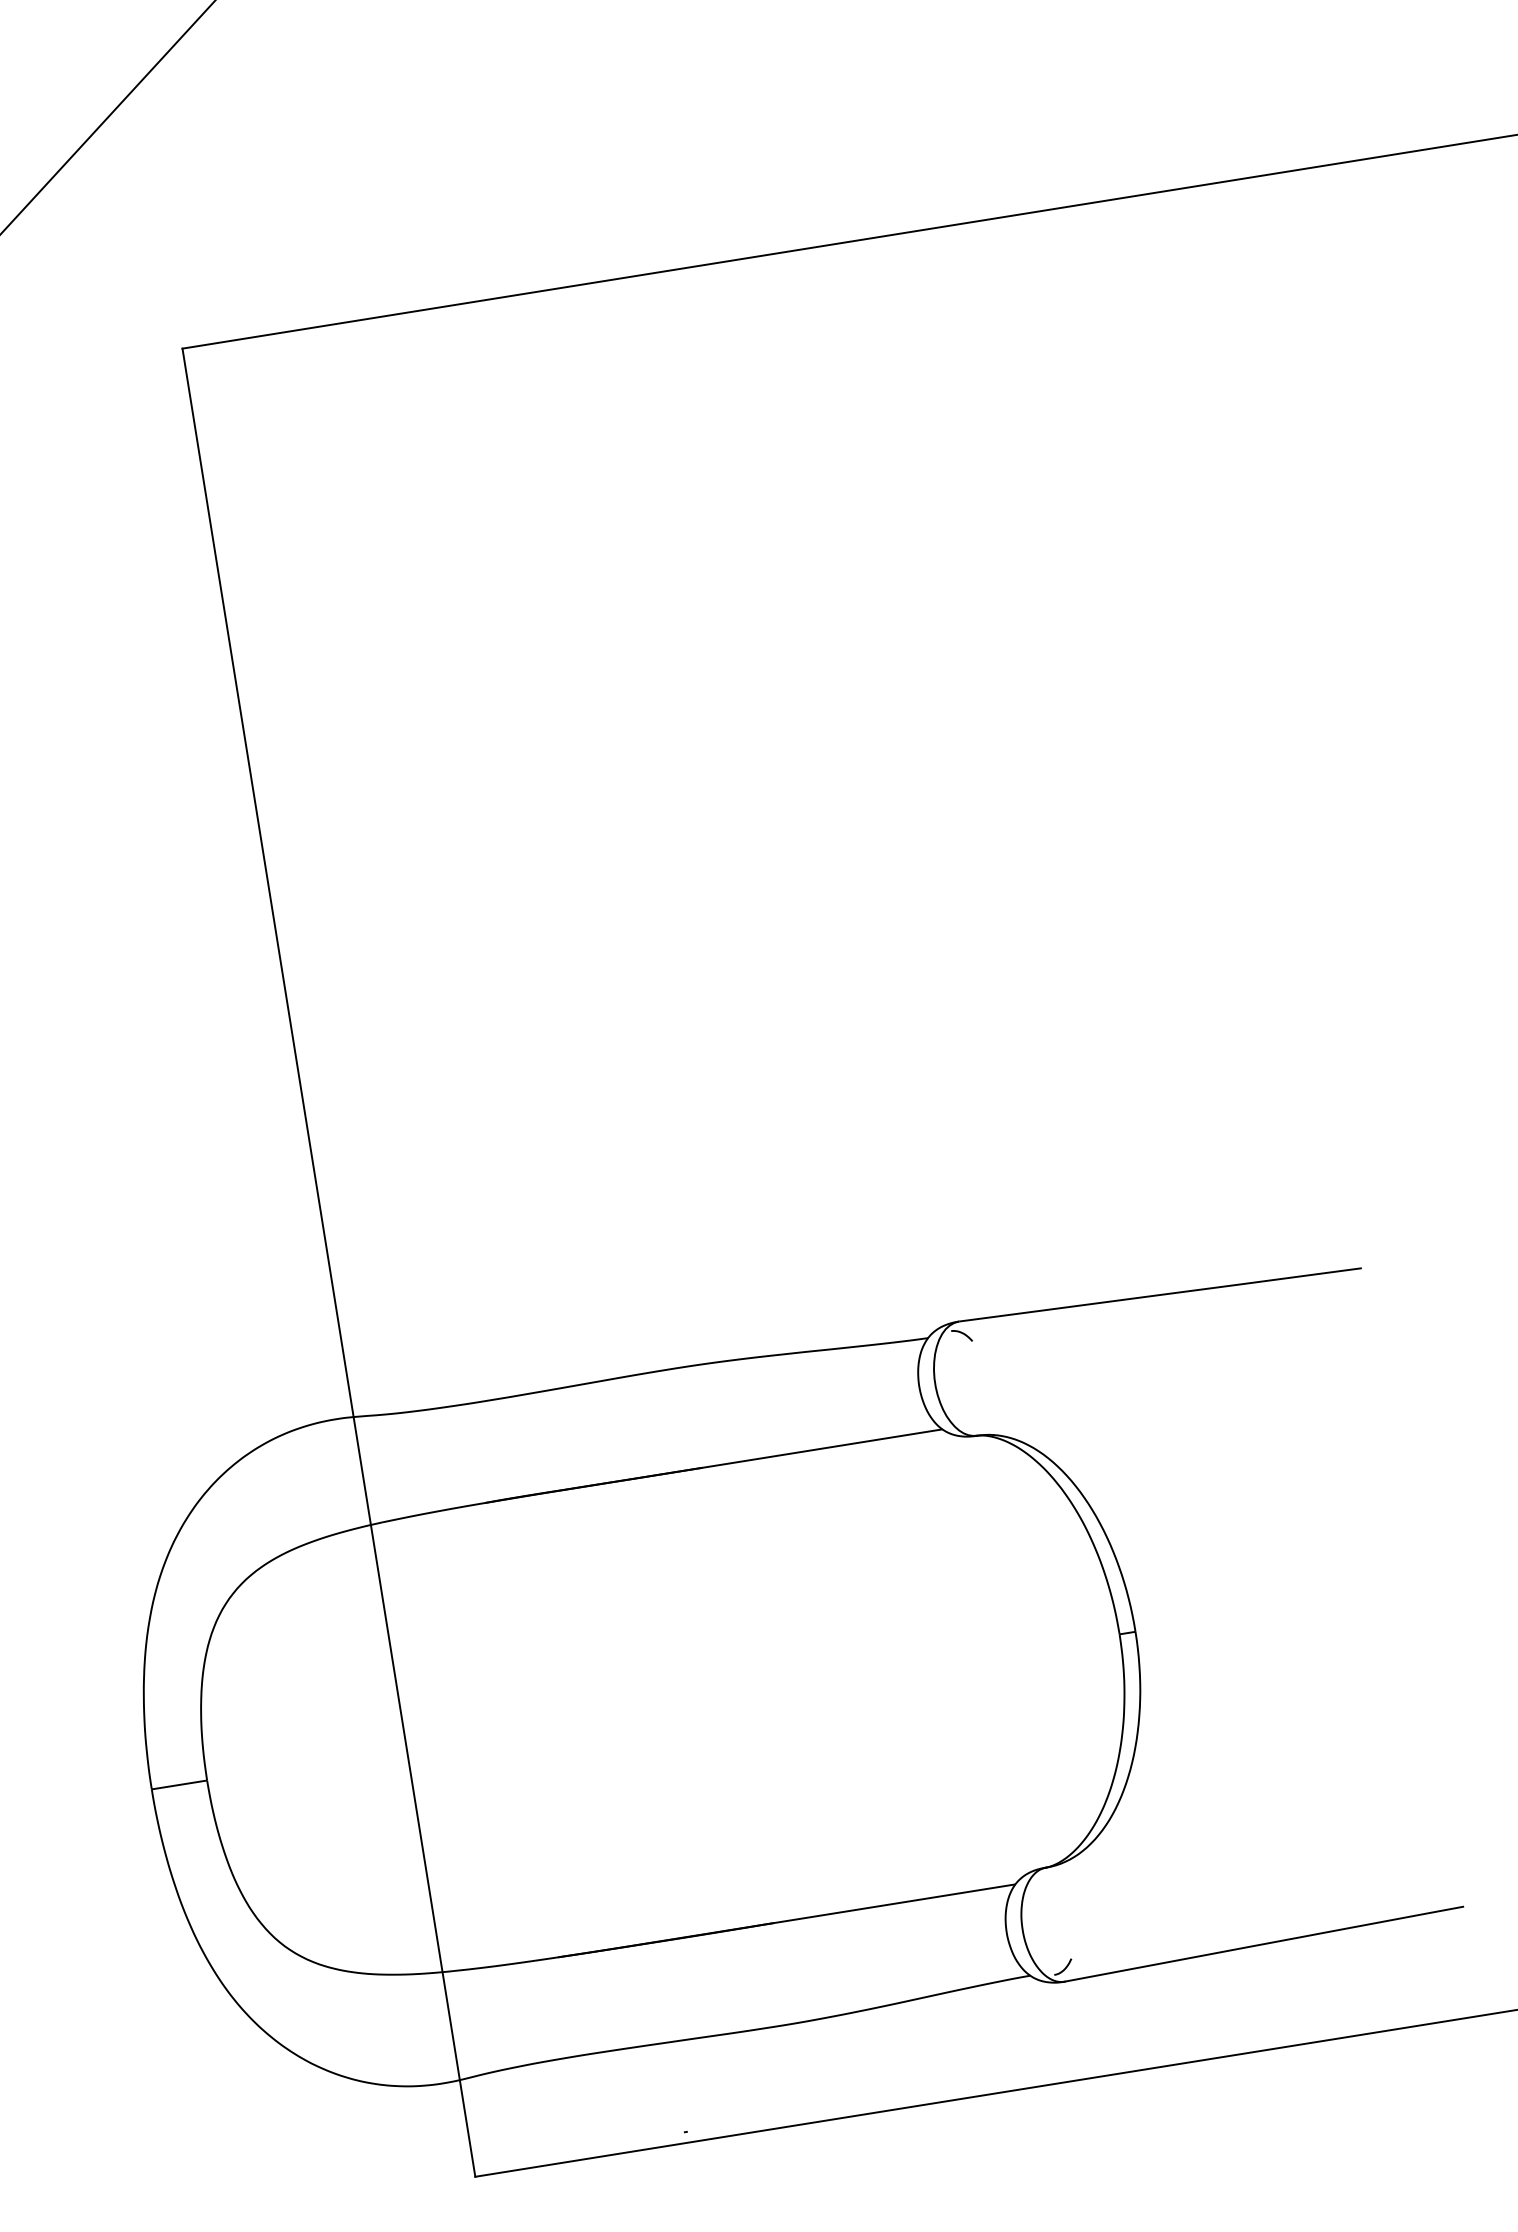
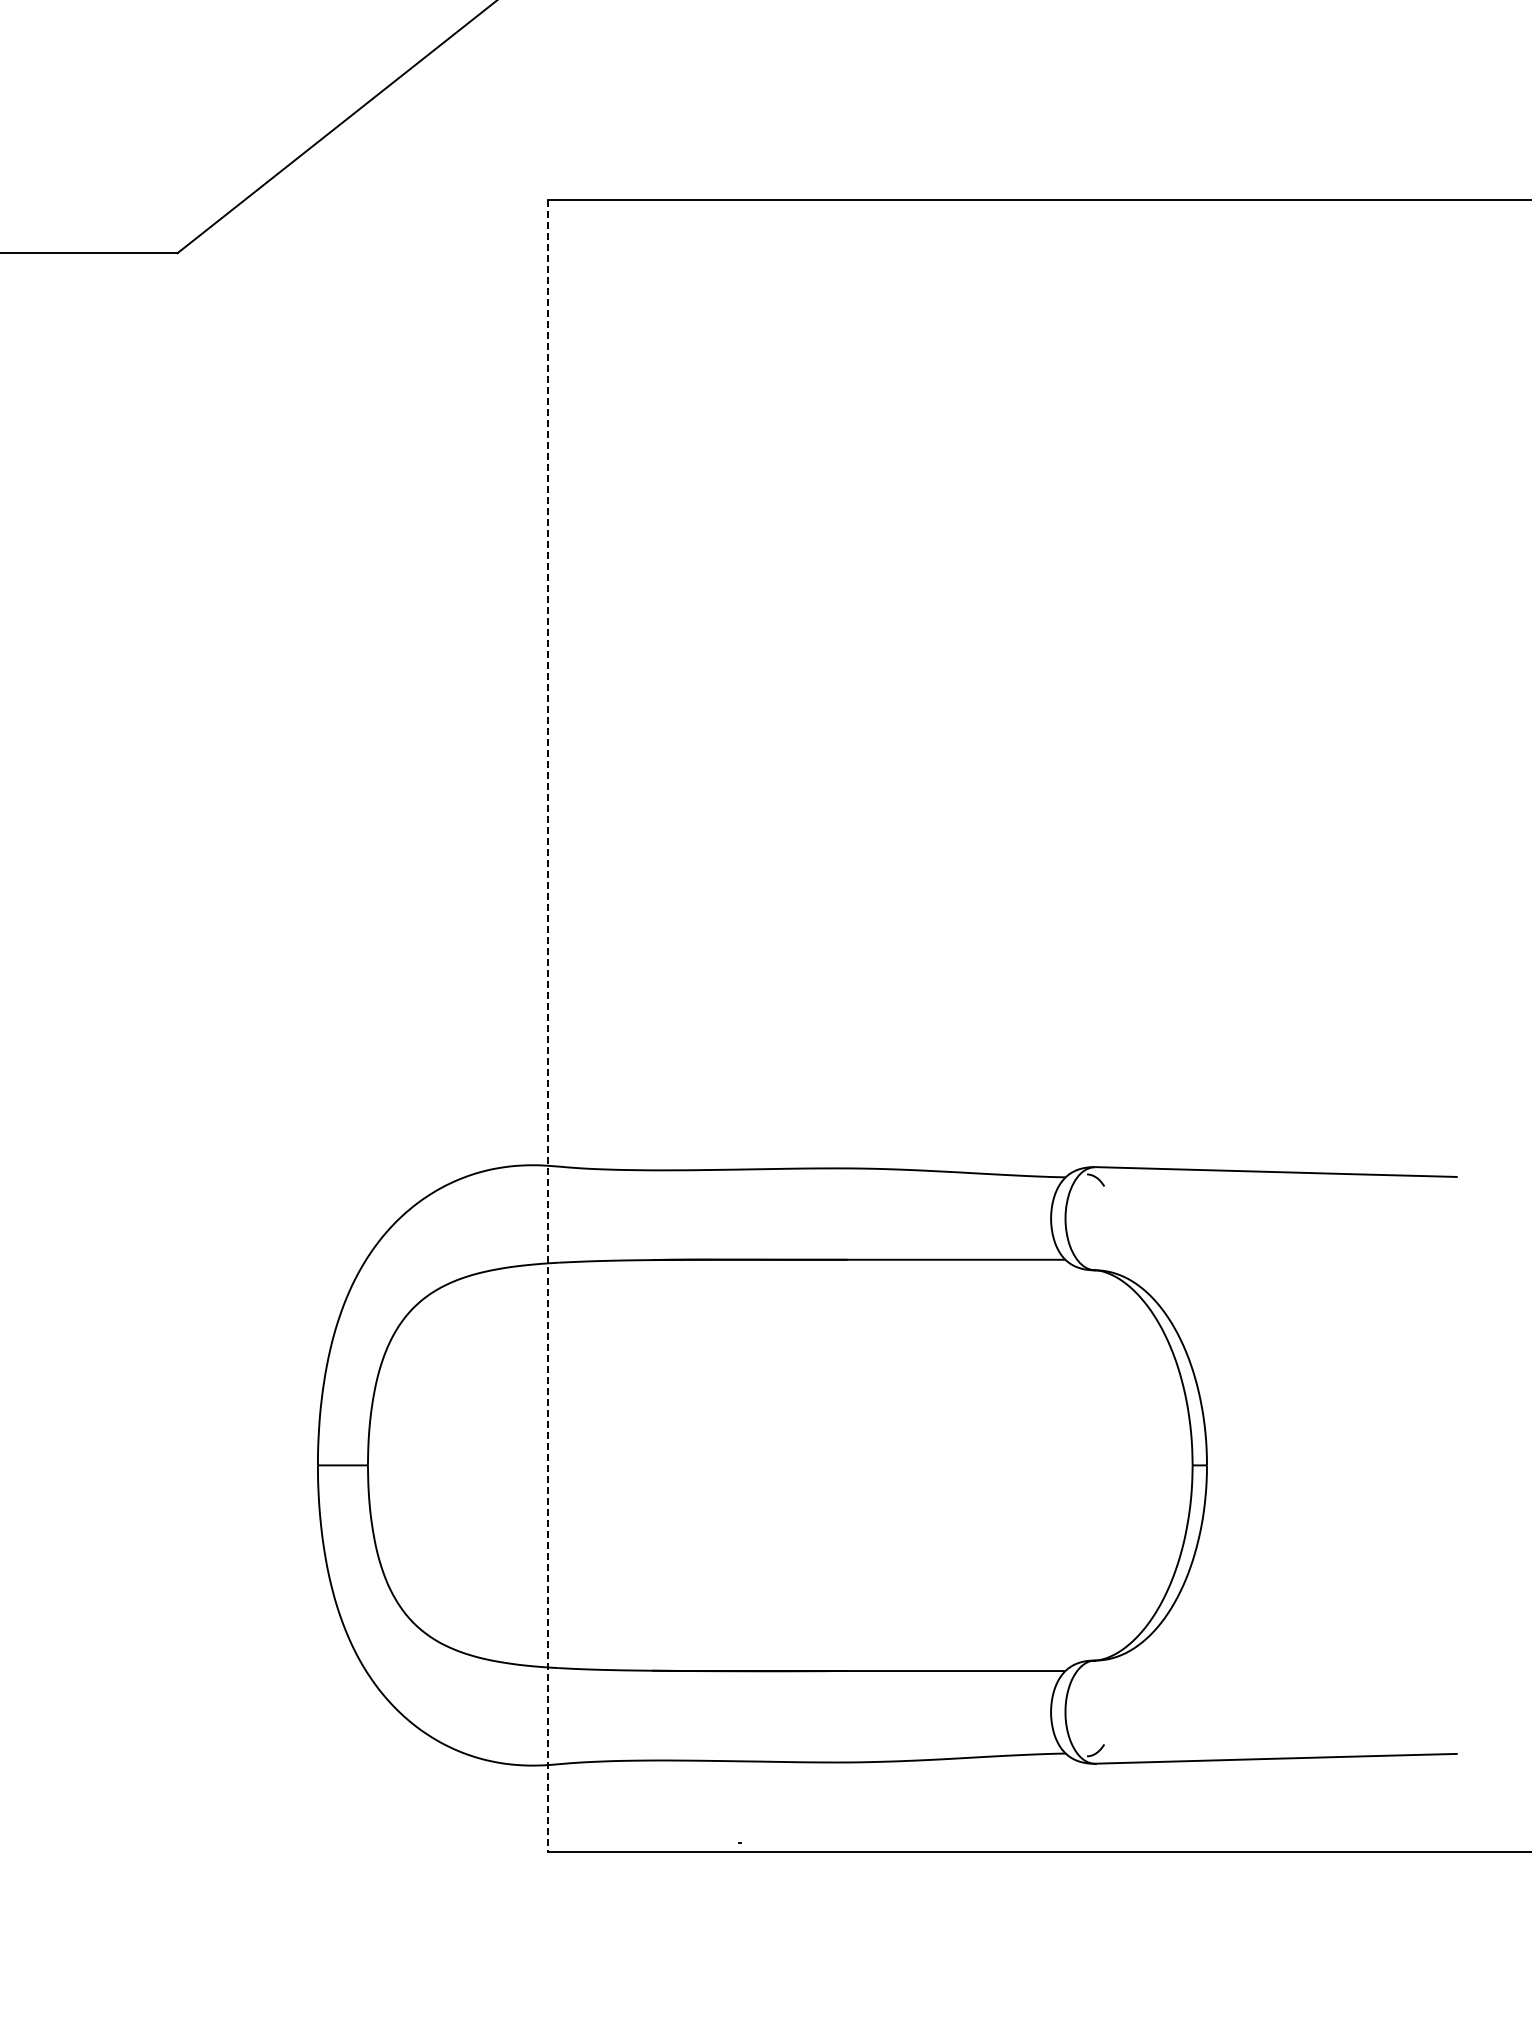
line: (329, 1262) -> (548, 1026), solid -> dashed

